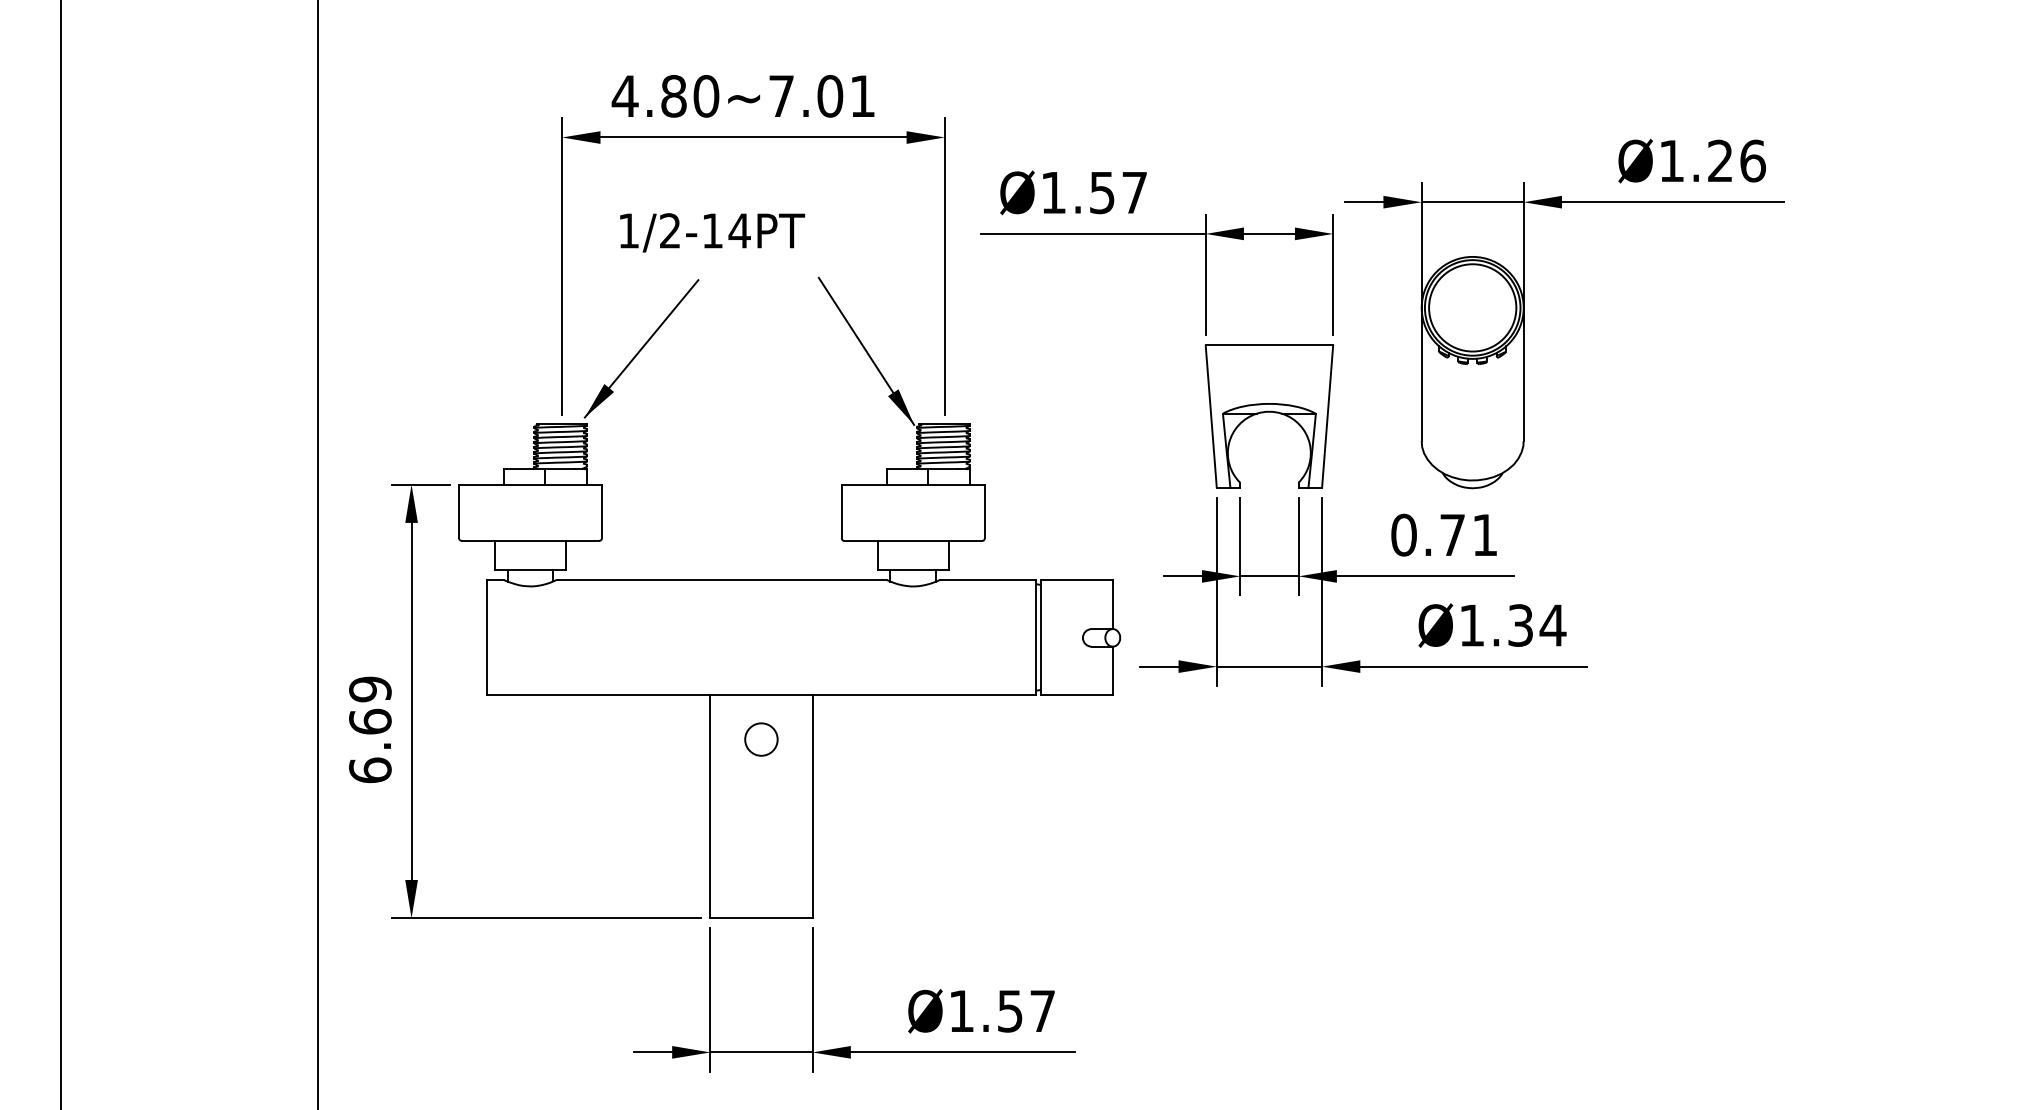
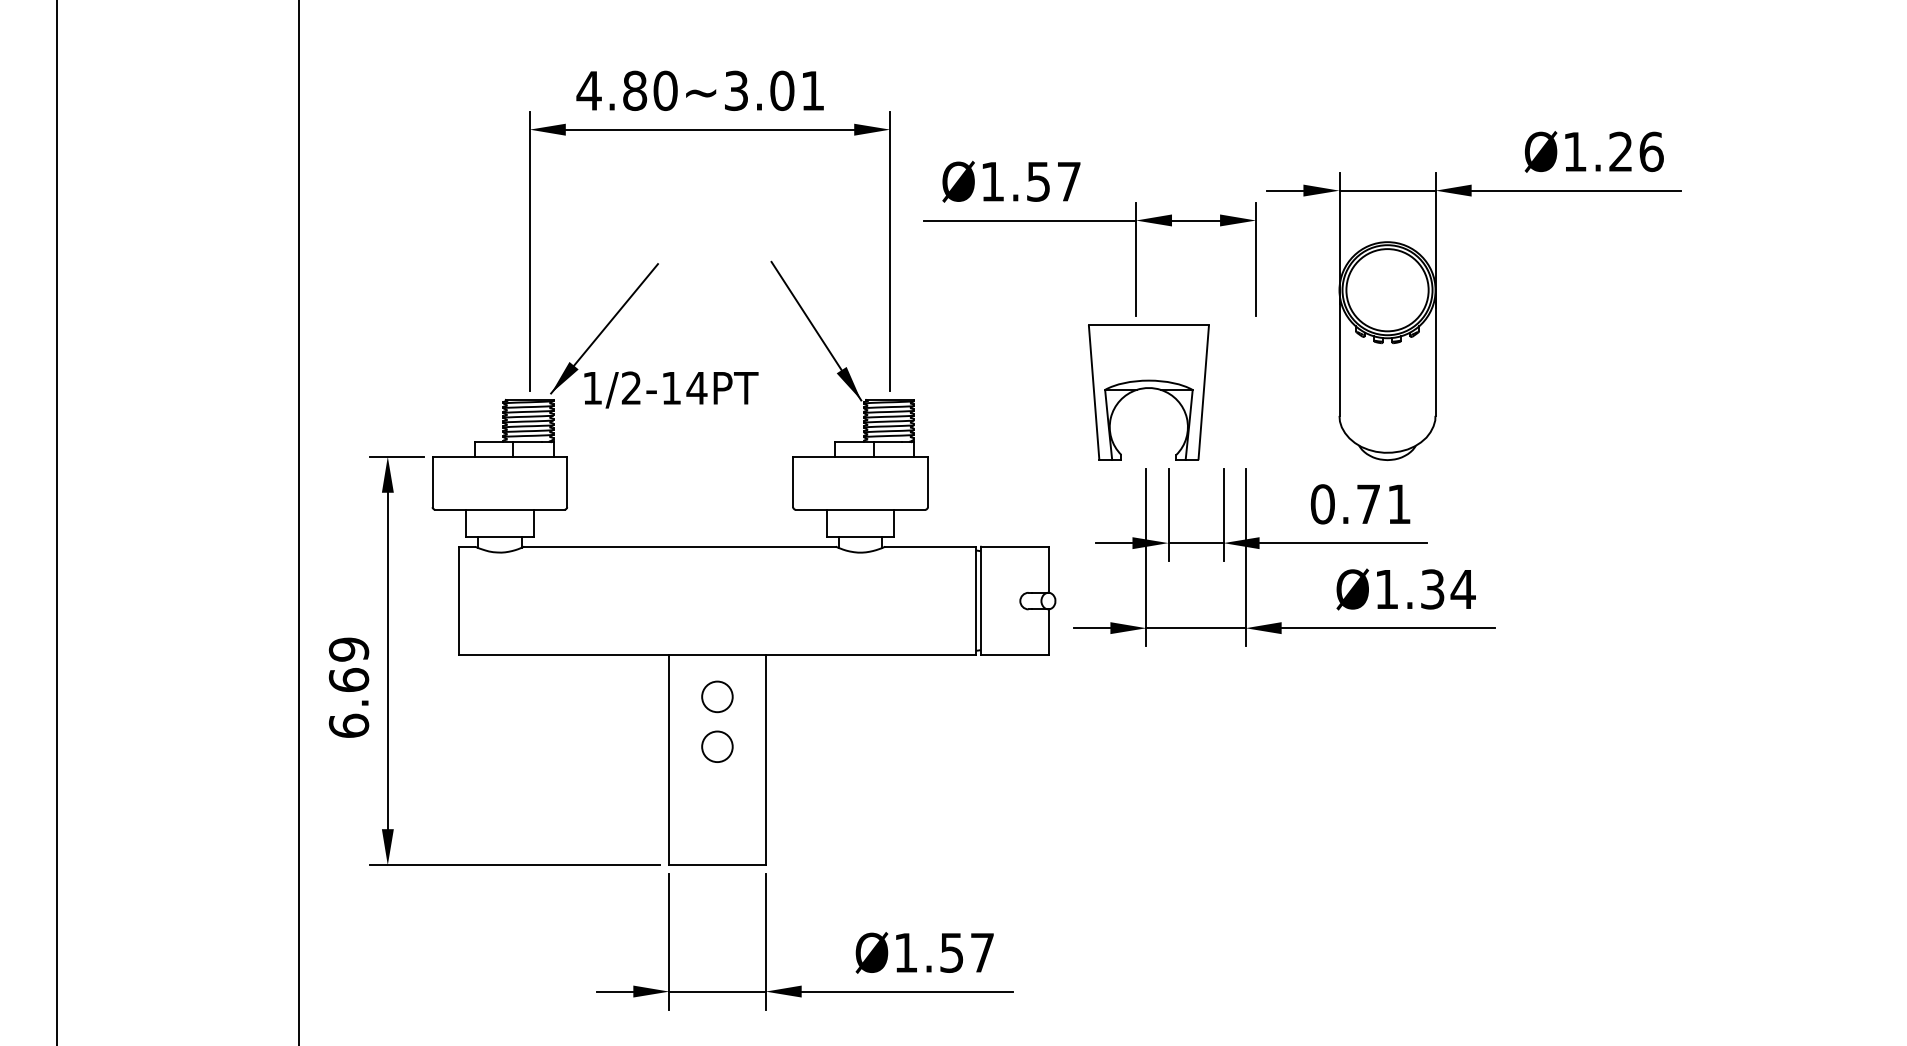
text: (781, 96) -> (736, 91), 4.80~7.01 -> 4.80~3.01
text: (712, 232) -> (671, 389), moved
part: (1269, 416) -> (1148, 392), moved
circle: (761, 792) -> (717, 746), added

